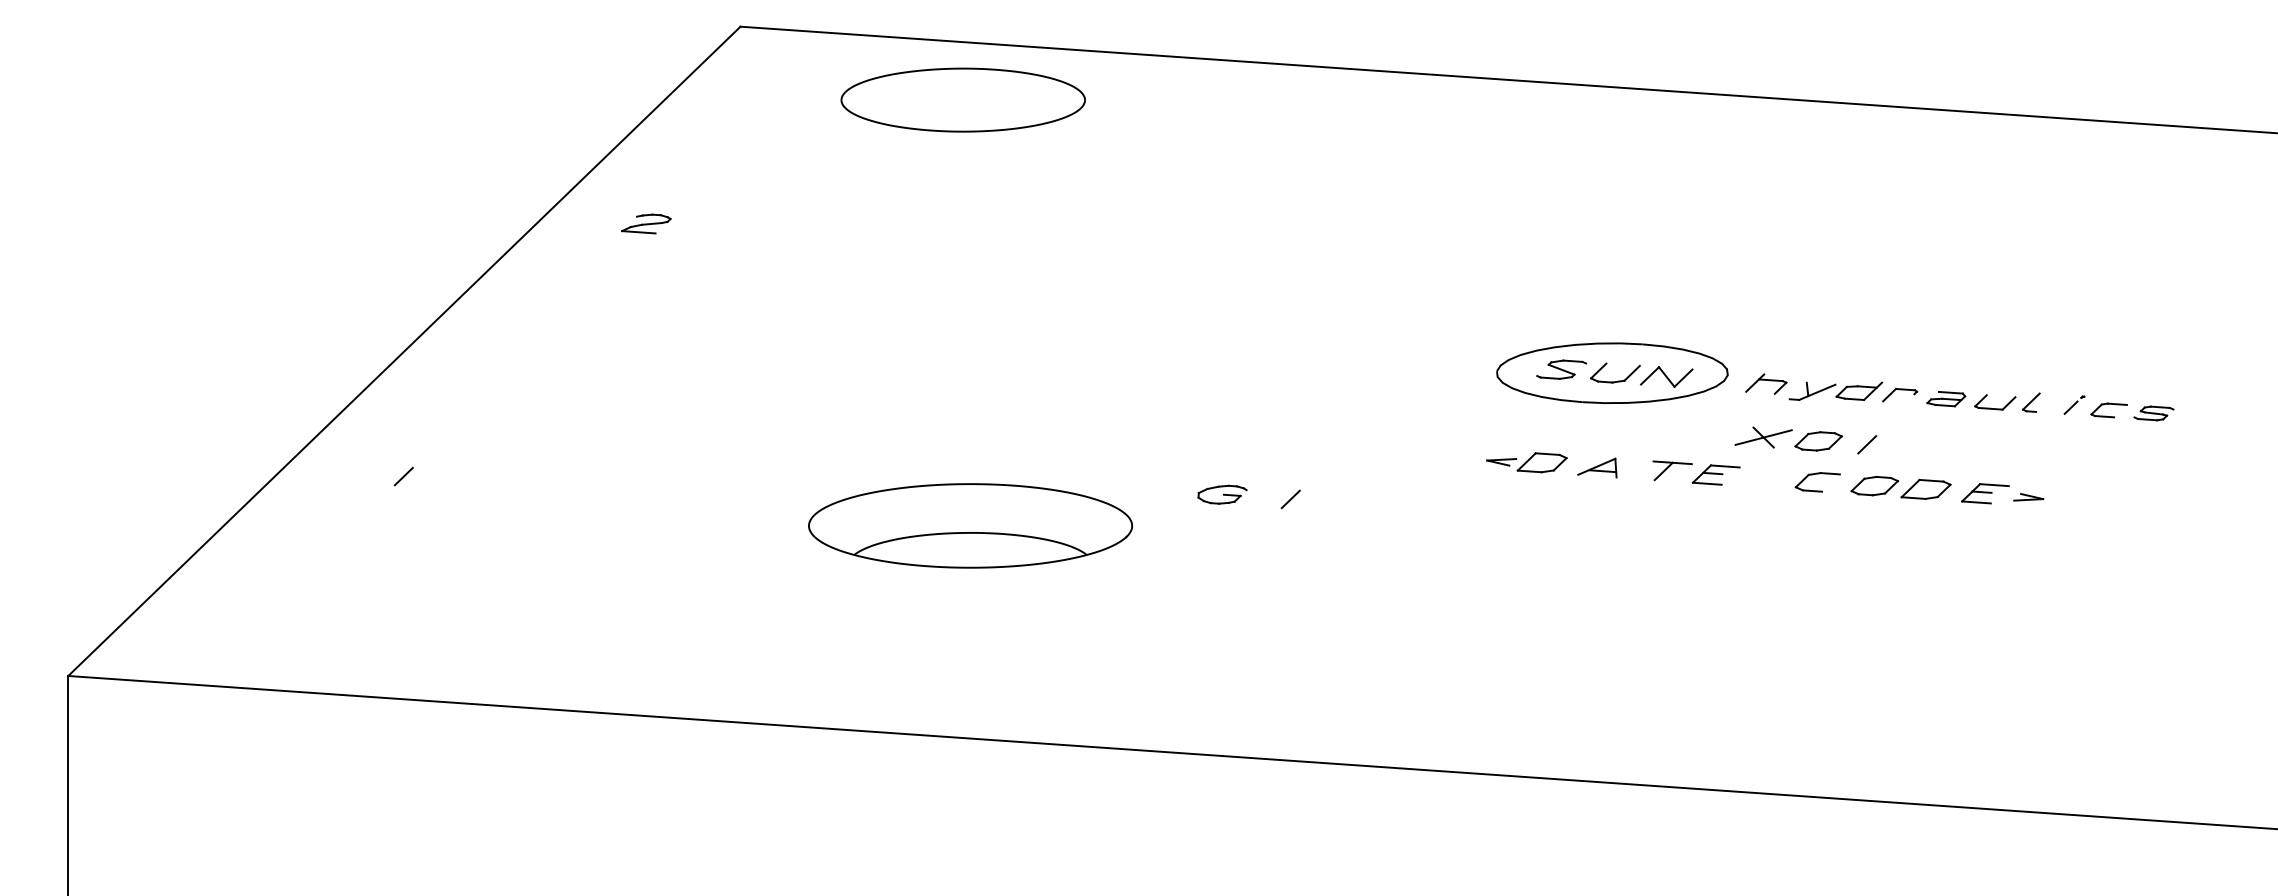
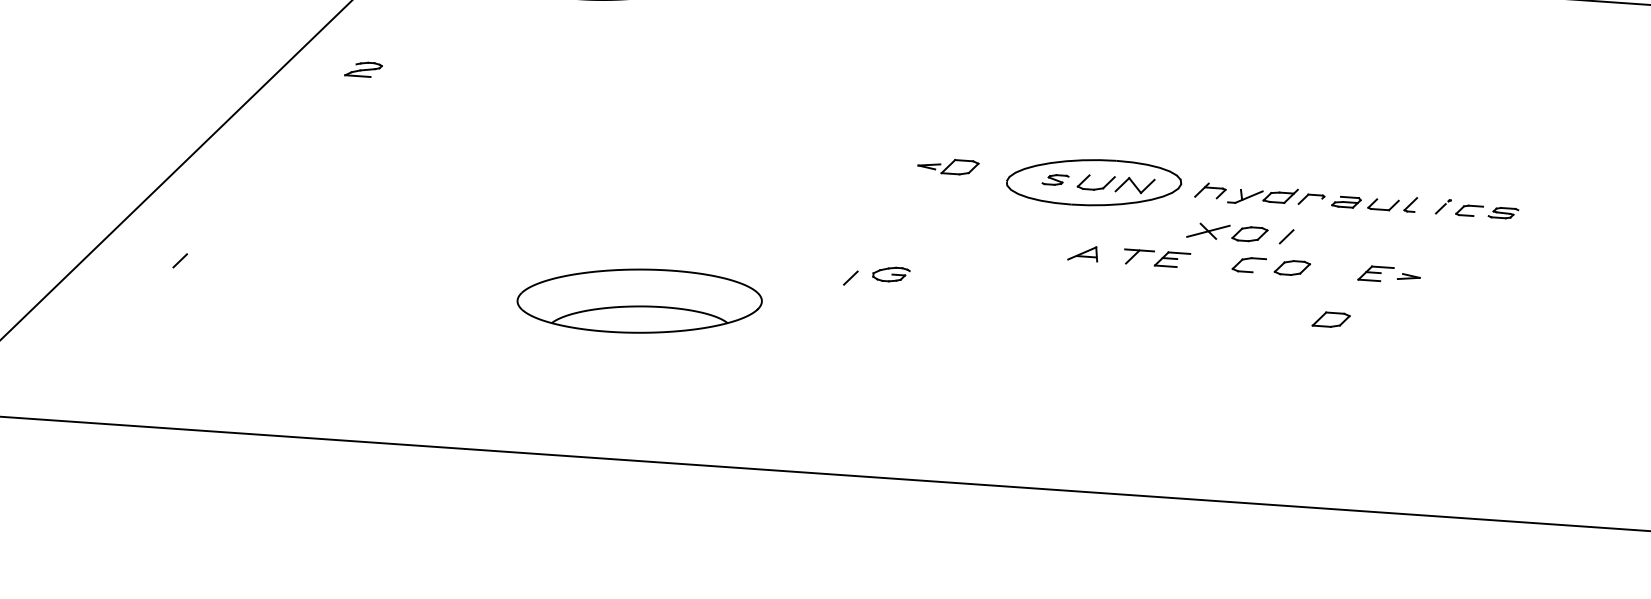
part: (1561, 369) -> (1055, 179), size x0.7
part: (1526, 462) -> (948, 167), moved
part: (1925, 488) -> (1330, 318), moved
part: (1222, 494) -> (891, 274), moved
part: (970, 525) -> (639, 300), moved

